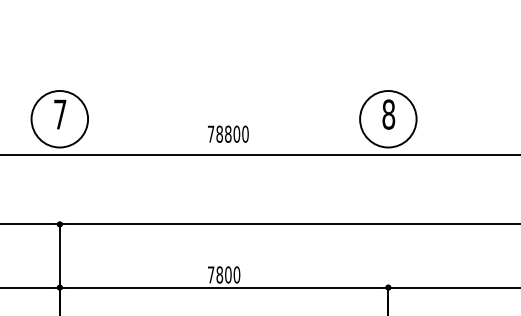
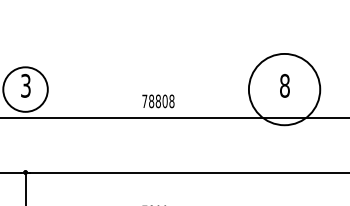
text: (60, 114) -> (26, 85), 7 -> 3
circle: (388, 119) -> (284, 89), size x1.6
text: (245, 134) -> (171, 101), 78800 -> 78808

